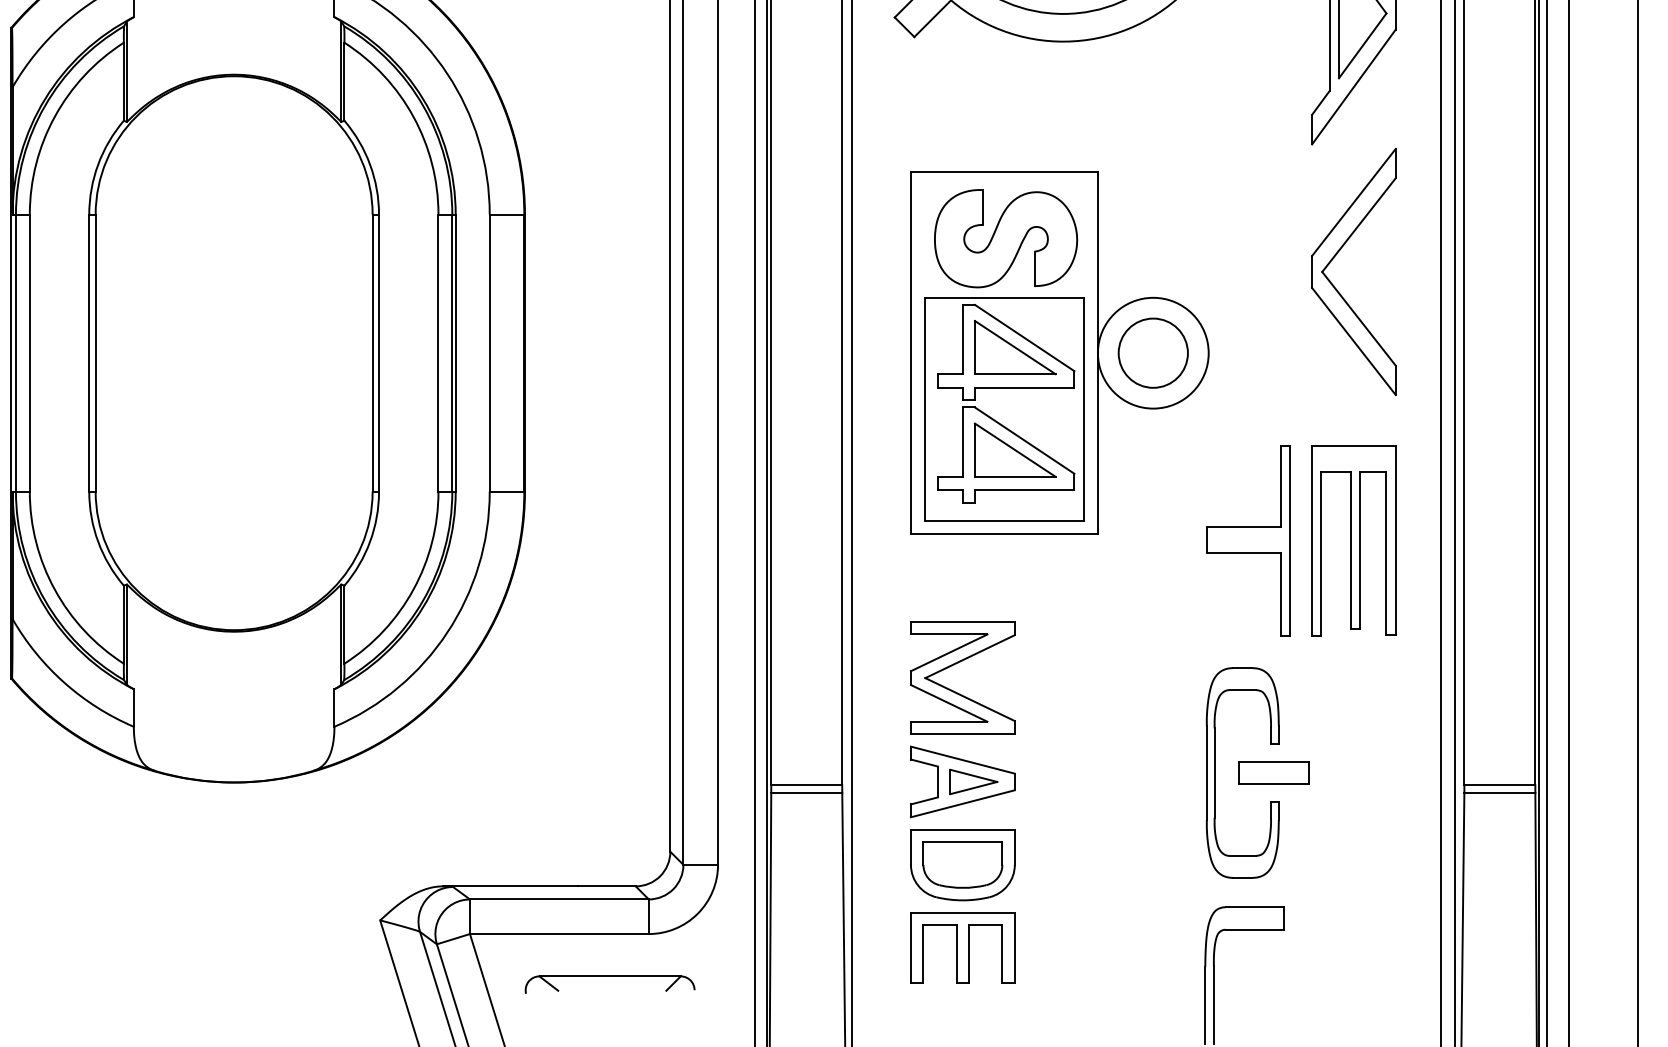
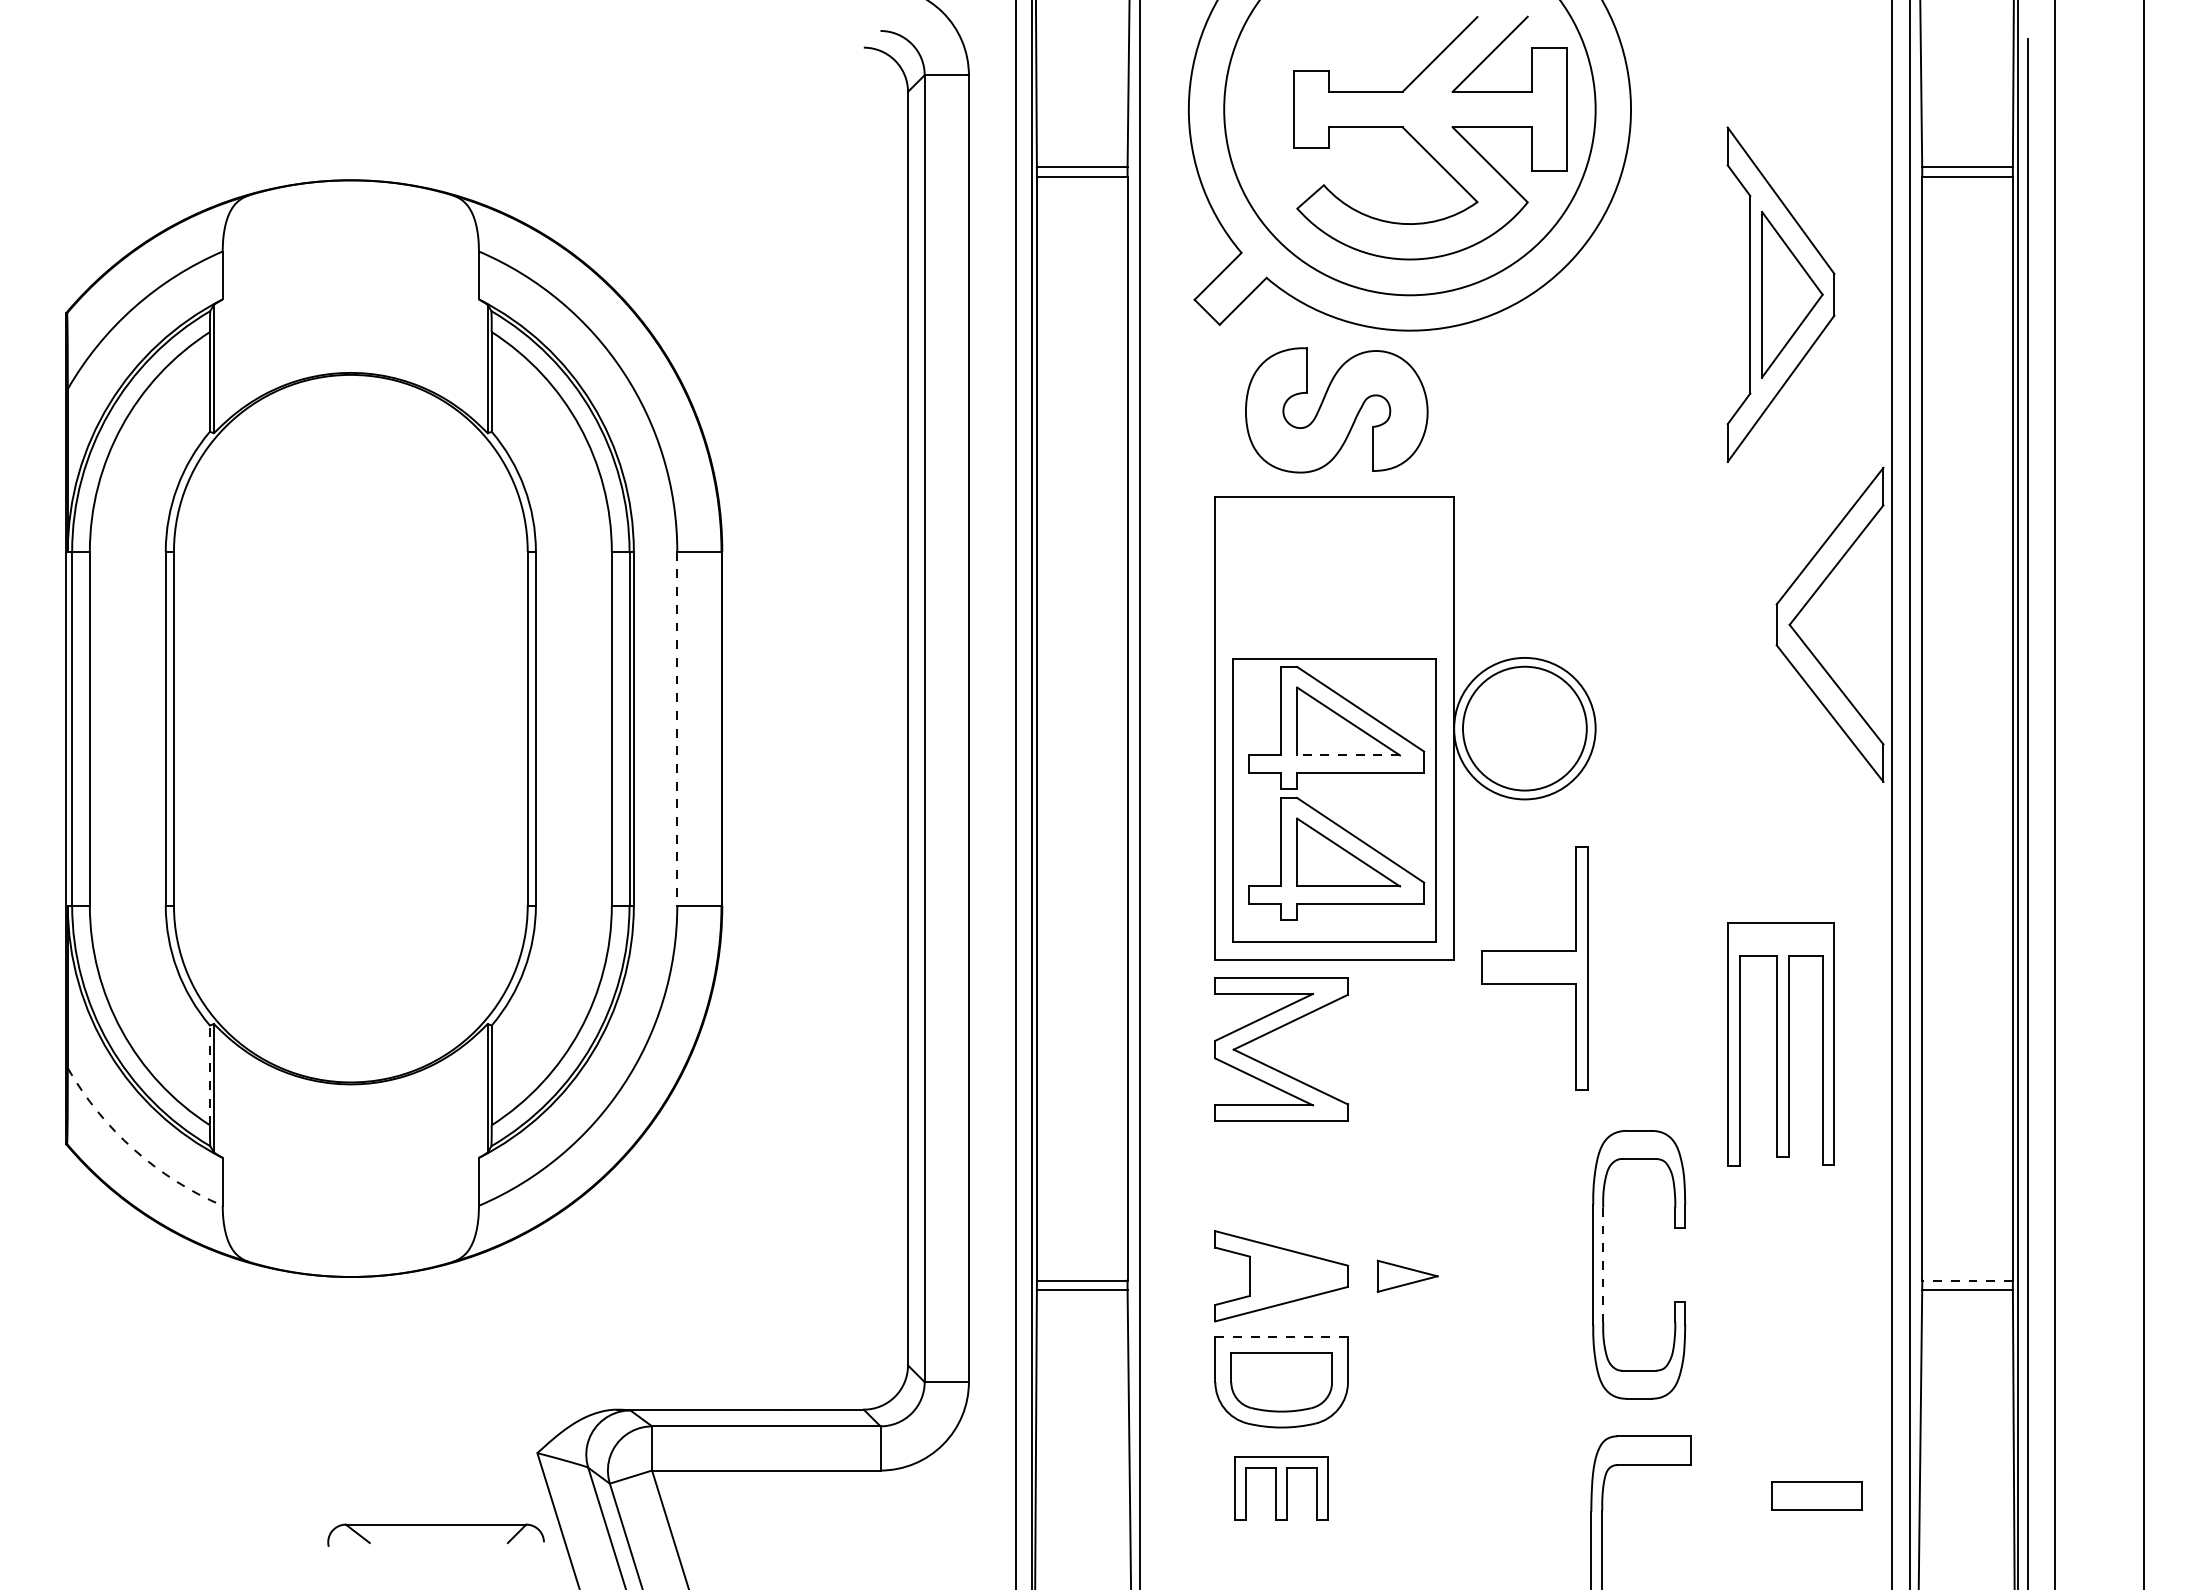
part: (1005, 238) -> (1336, 410), moved
part: (1335, 256) -> (1806, 605), moved
line: (489, 353) -> (677, 728), solid -> dashed
circle: (1153, 353) -> (1524, 728), size x1.4
line: (1015, 374) -> (1348, 755), solid -> dashed
part: (1247, 540) -> (1534, 968), moved
part: (1353, 540) -> (1780, 1044), moved
line: (123, 624) -> (209, 1075), solid -> dashed
part: (955, 664) -> (1272, 1032), moved
arc: (64, 682) -> (134, 1149), solid -> dashed
part: (1273, 772) -> (1816, 1495), moved
line: (1214, 773) -> (1603, 1265), solid -> dashed
part: (973, 781) -> (1407, 1275), moved
line: (1499, 785) -> (1967, 1280), solid -> dashed
line: (963, 829) -> (1282, 1337), solid -> dashed
part: (962, 948) -> (1281, 1488), size x0.7
part: (609, 977) -> (435, 1525), moved

